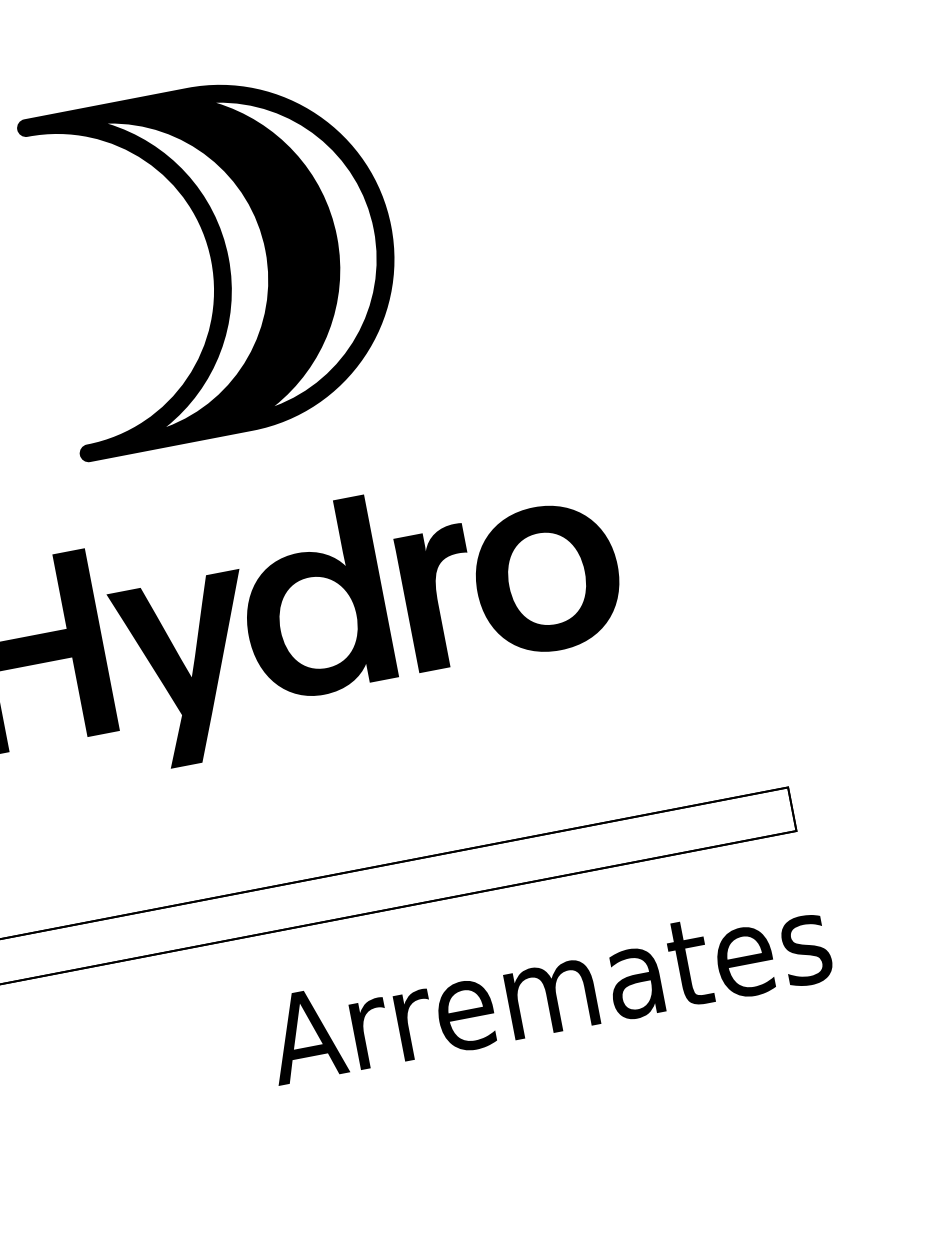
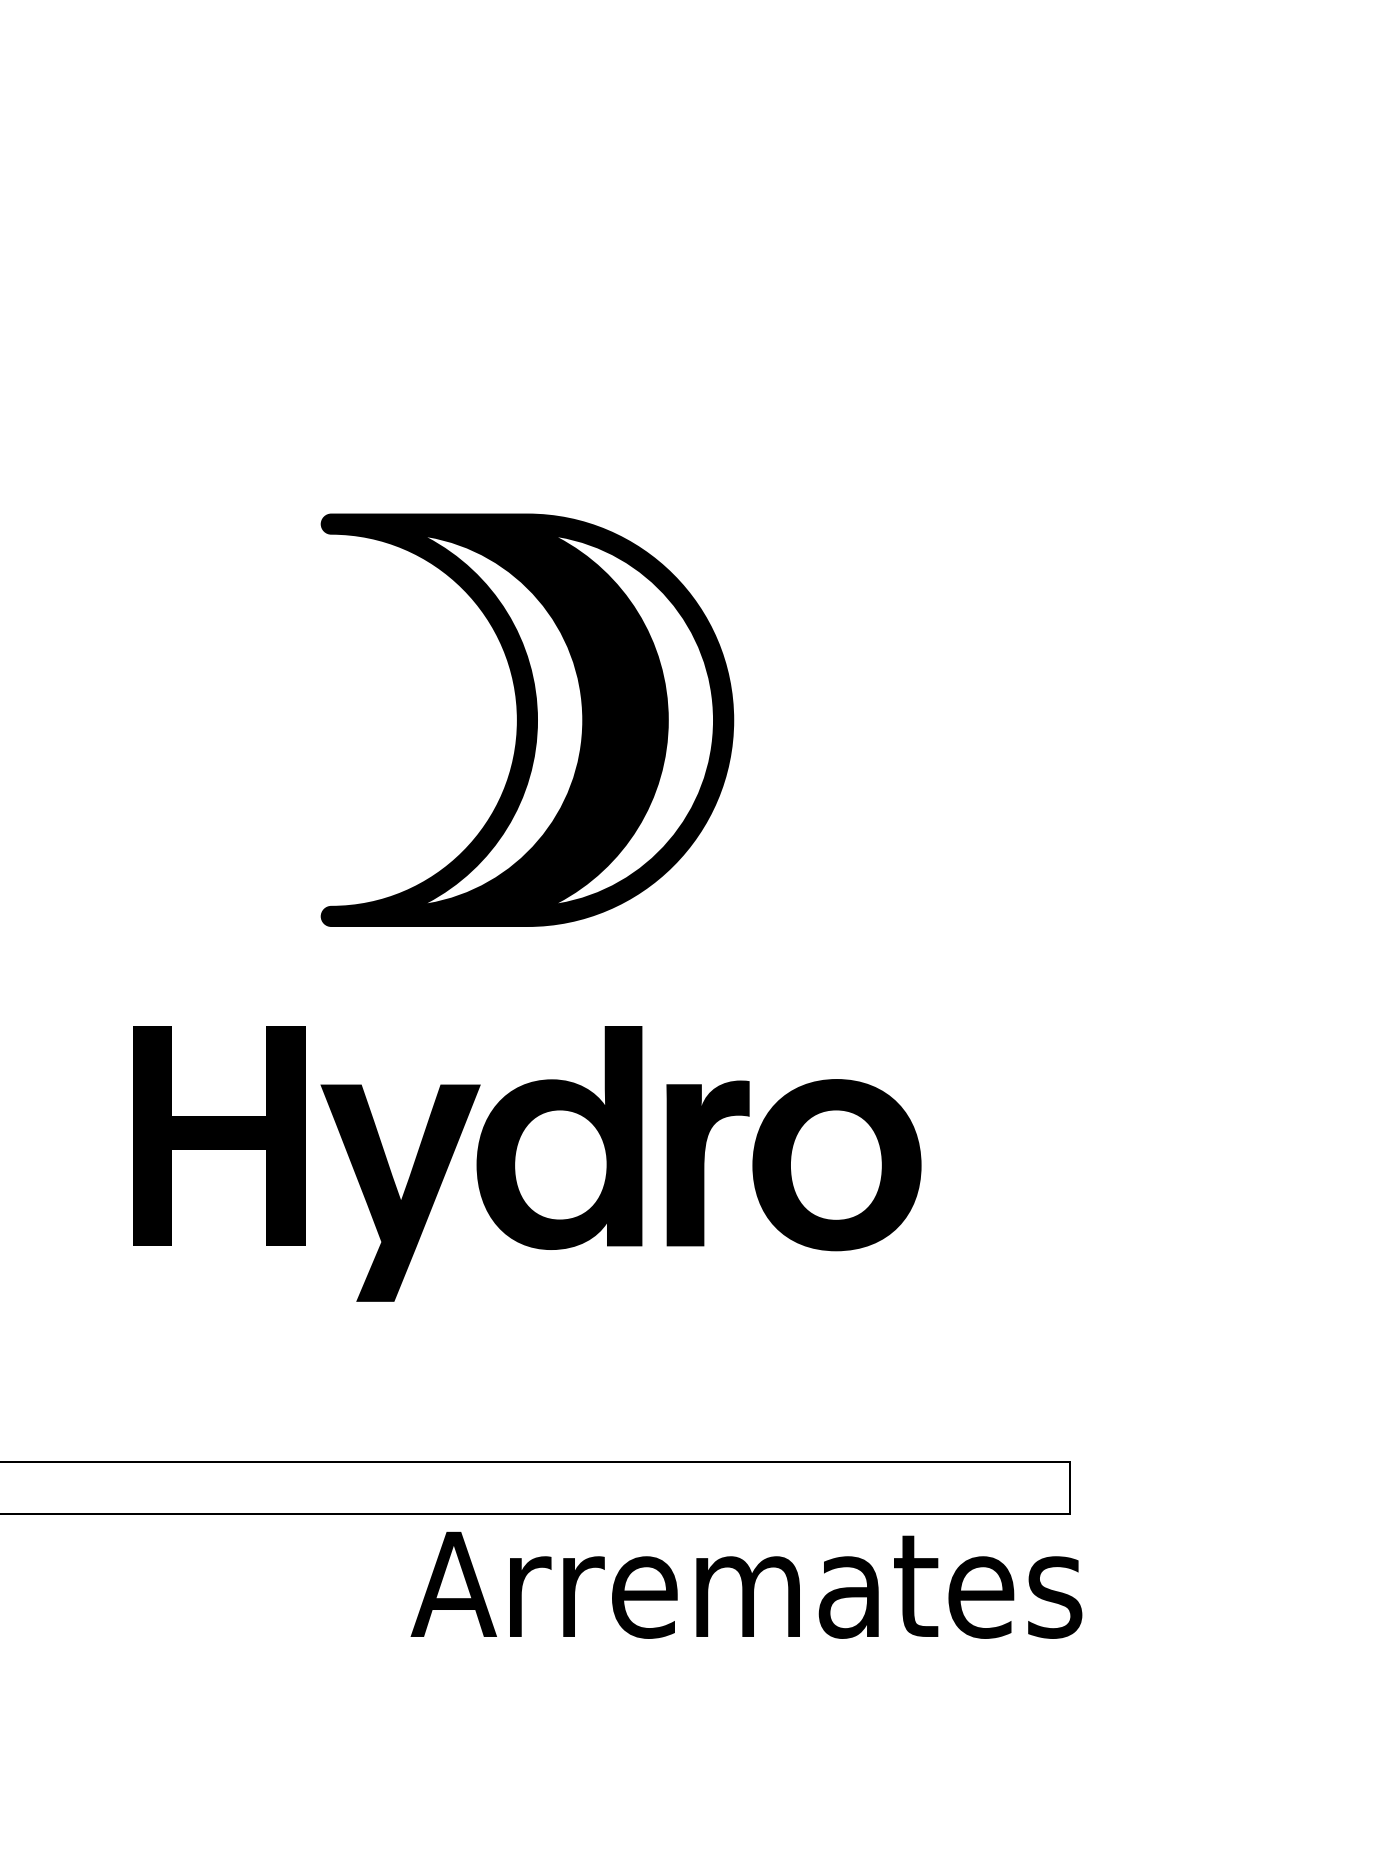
text: (548, 988) -> (746, 1584), moved

